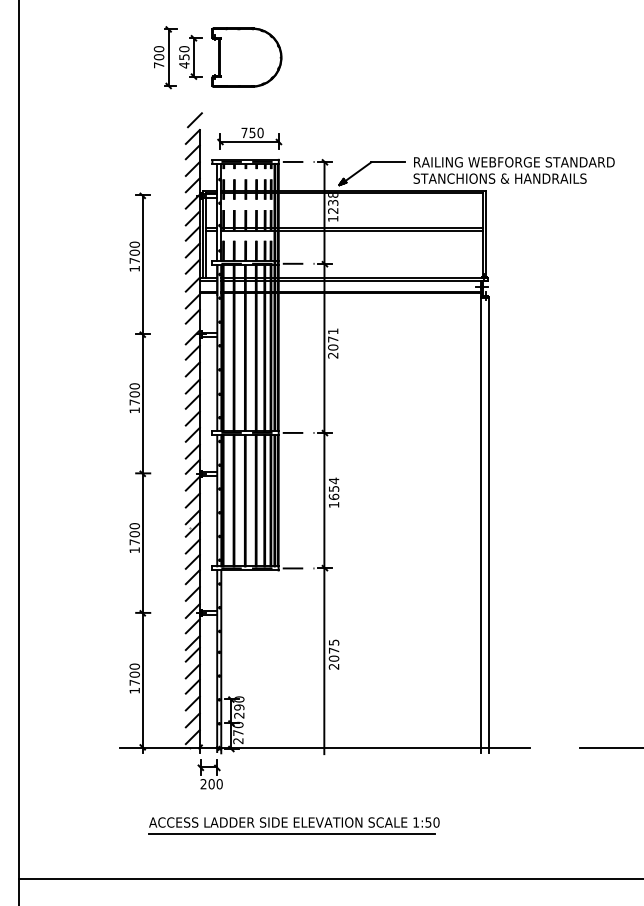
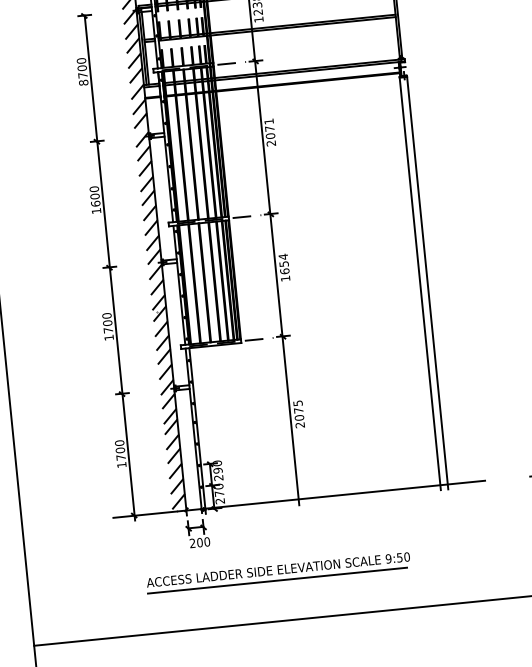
text: (134, 268) -> (83, 82), 1700 -> 8700
text: (134, 402) -> (95, 203), 1700 -> 1600
text: (416, 822) -> (388, 558), 1:50 -> 9:50

